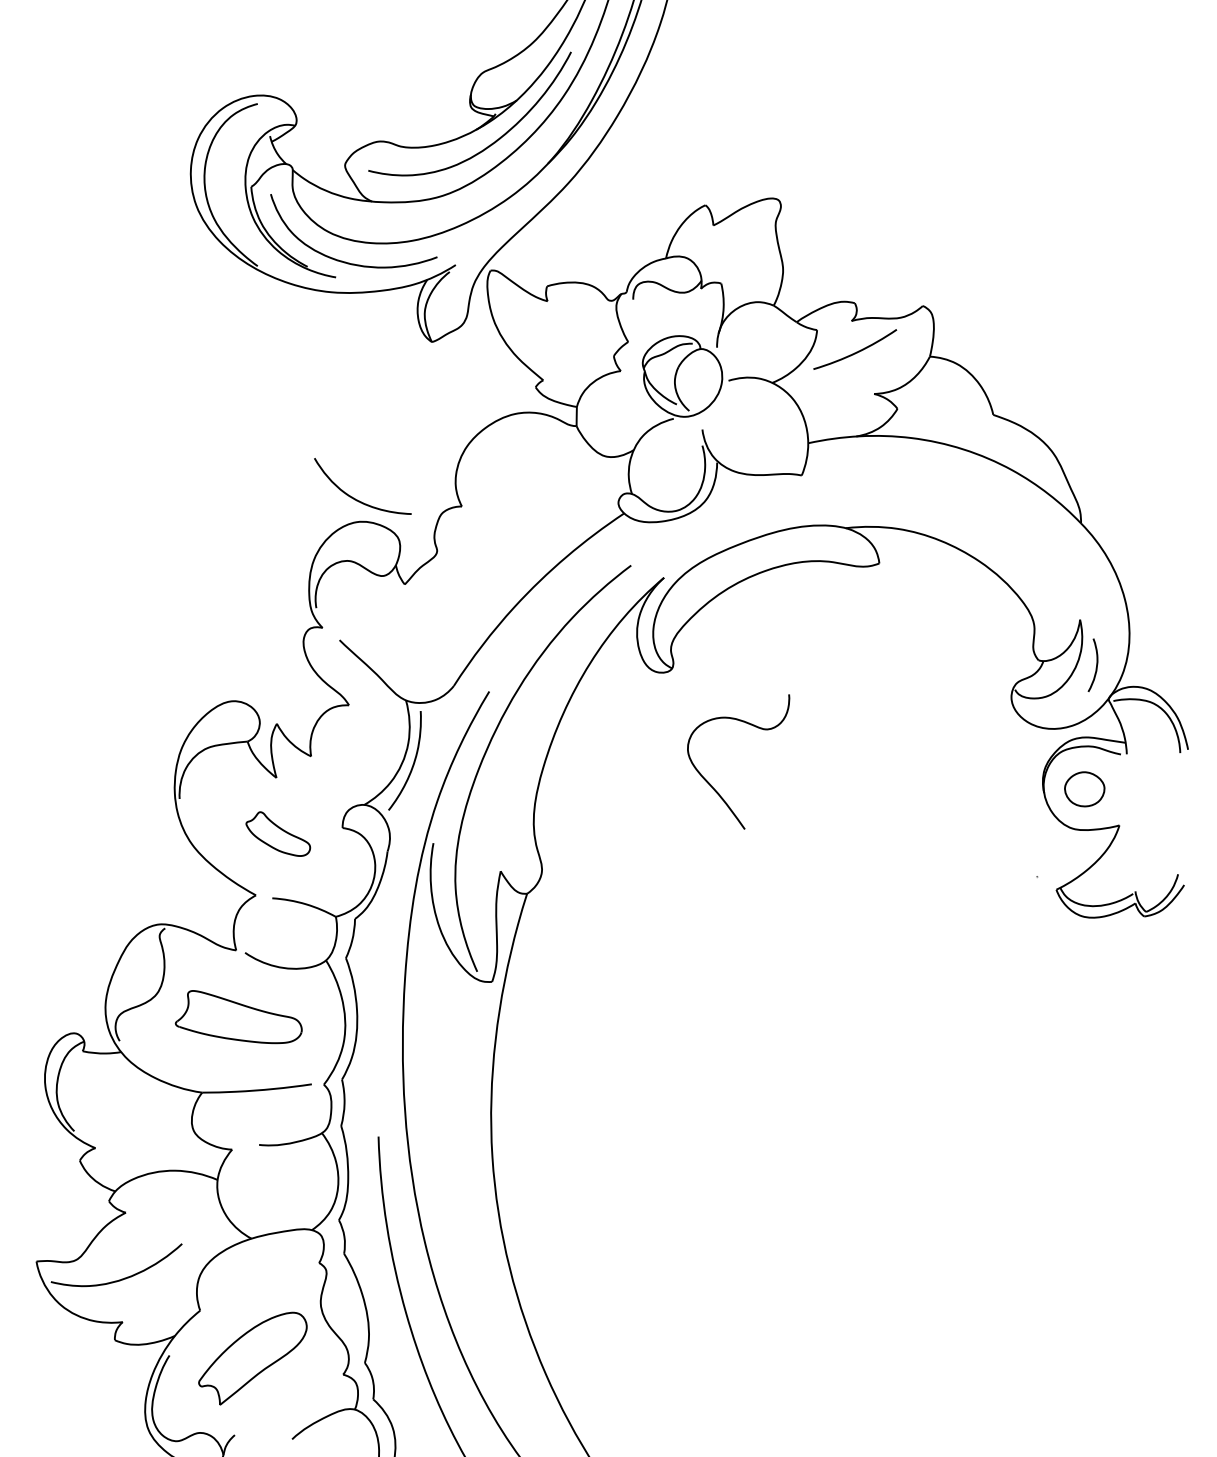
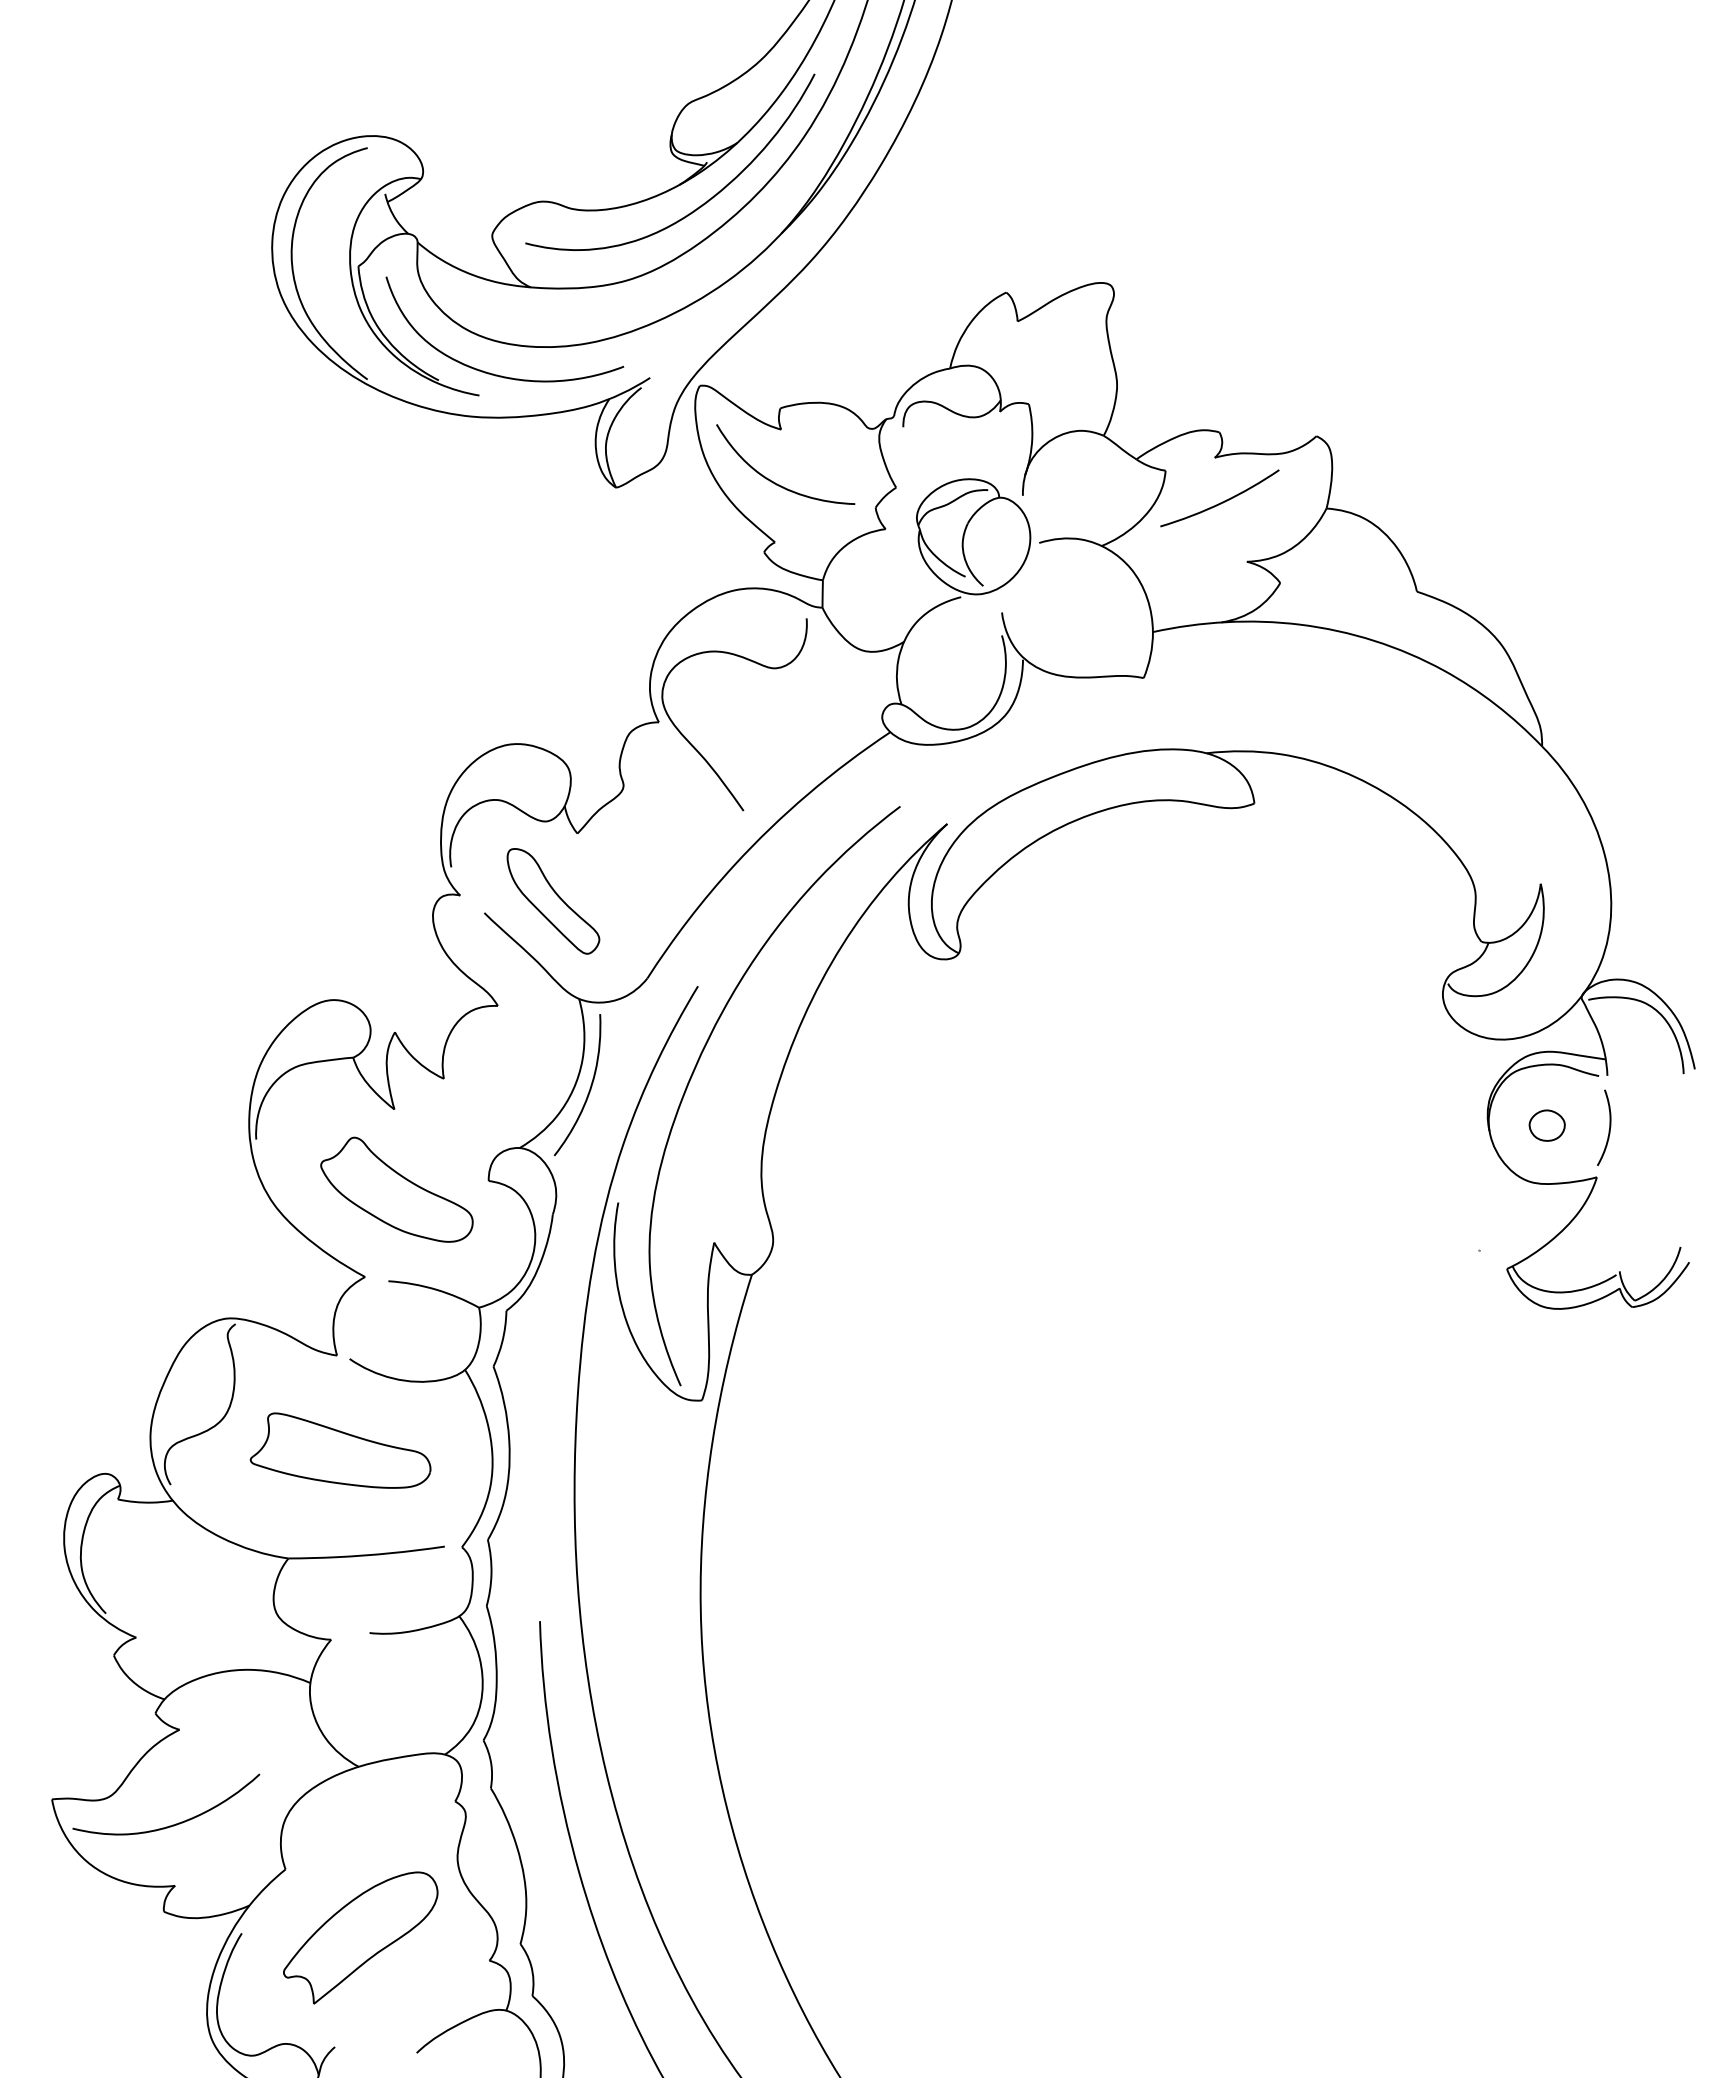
curve: (355, 498) -> (775, 482), moved
part: (388, 632) -> (553, 901), added
curve: (1096, 665) -> (1609, 1127), moved
curve: (713, 787) -> (698, 750), moved
part: (1084, 789) -> (1546, 1125), size x0.62
part: (277, 834) -> (396, 1189), size x1.67

